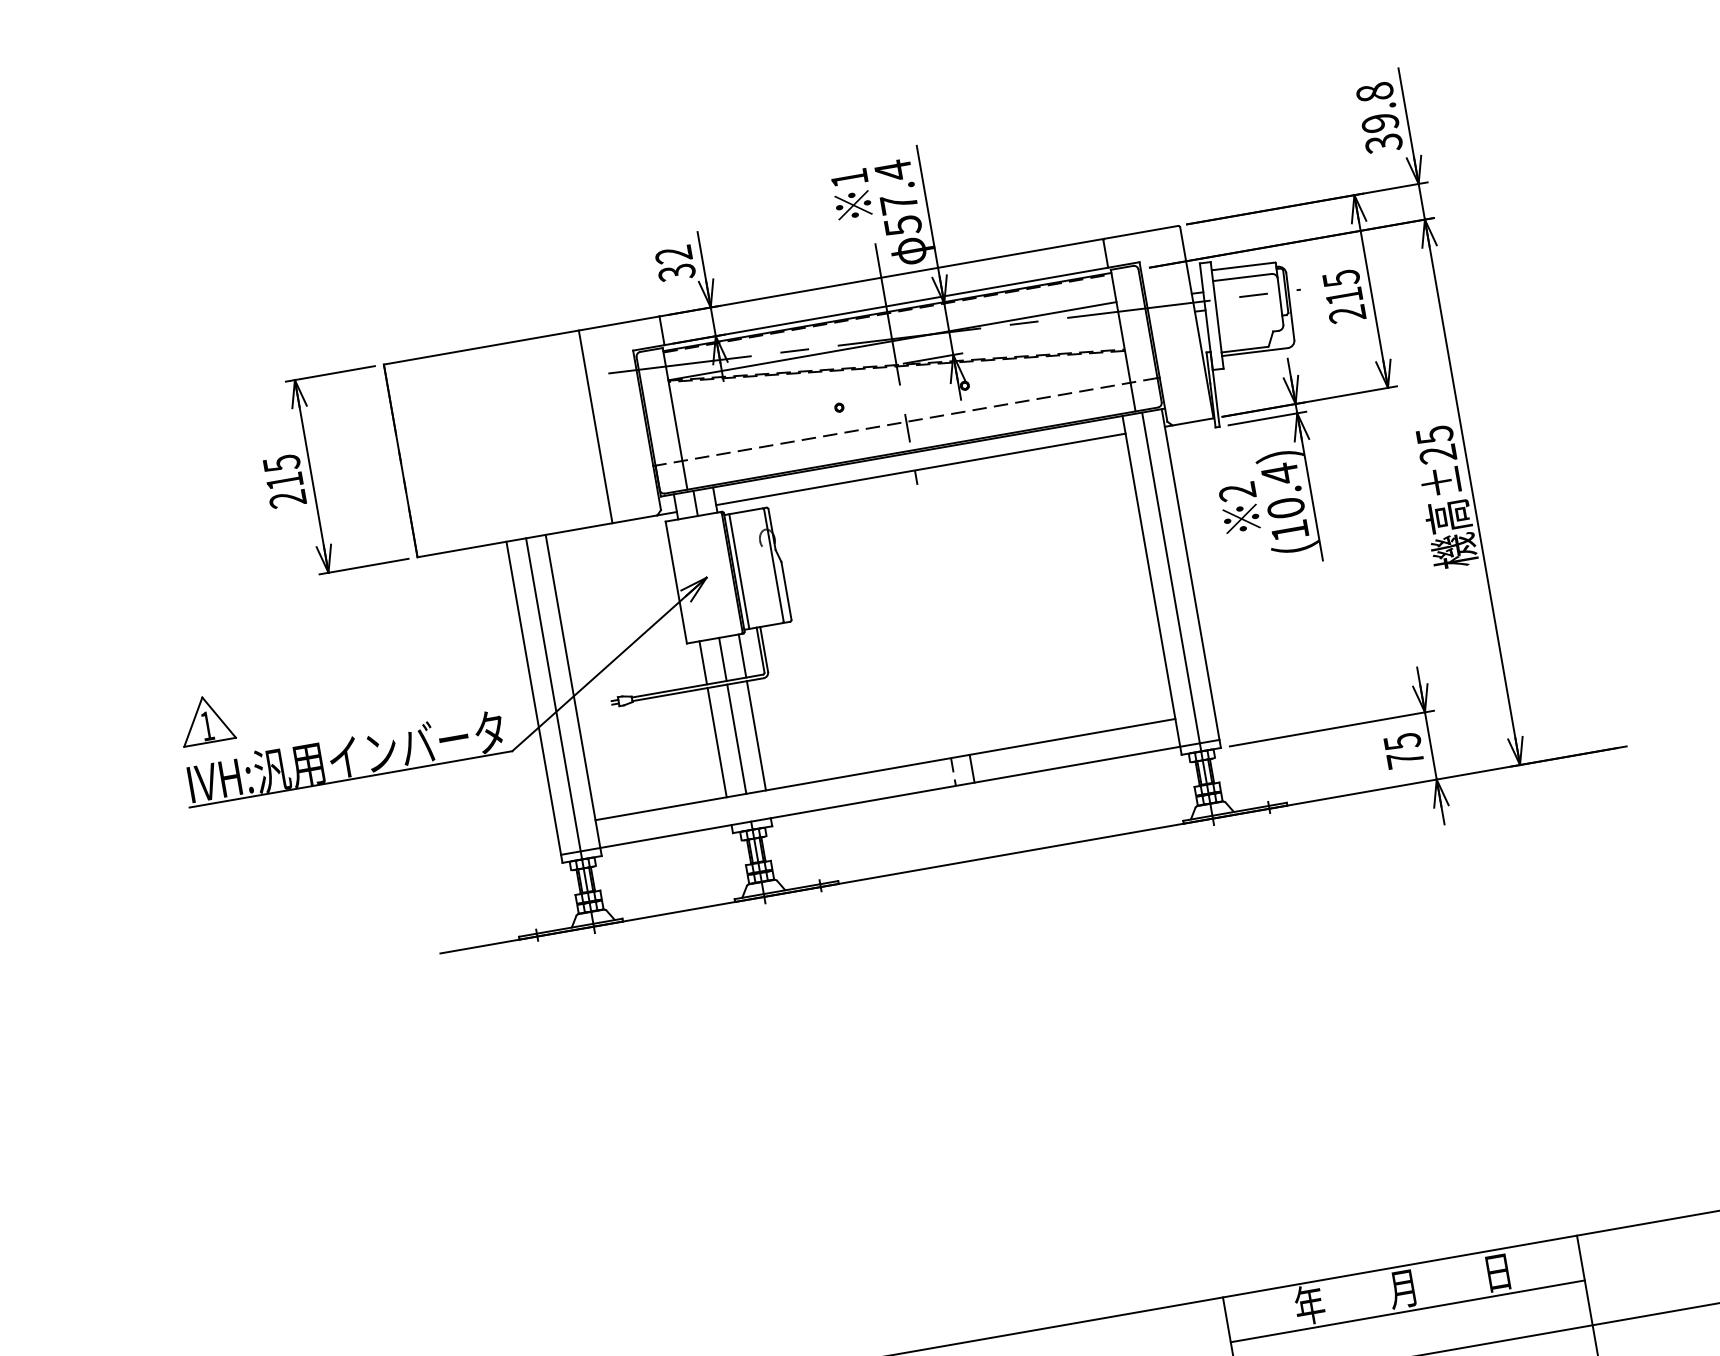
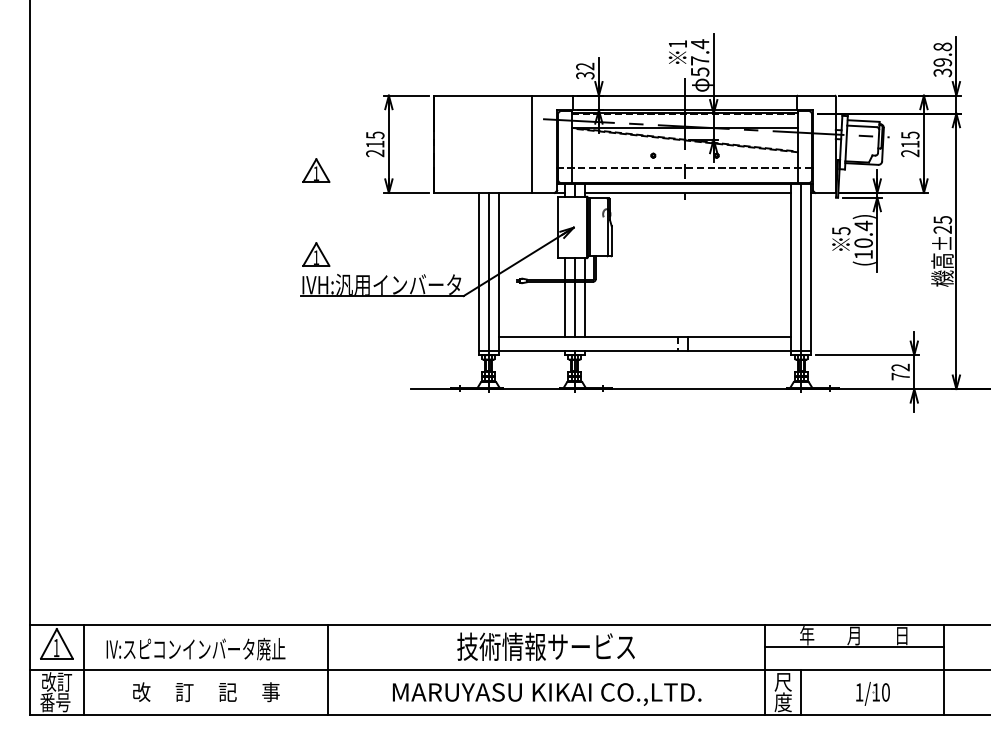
text: (1238, 492) -> (841, 231), 2 -> 5
part: (177, 553) -> (316, 170), added
text: (1401, 741) -> (900, 367), 75 -> 72

